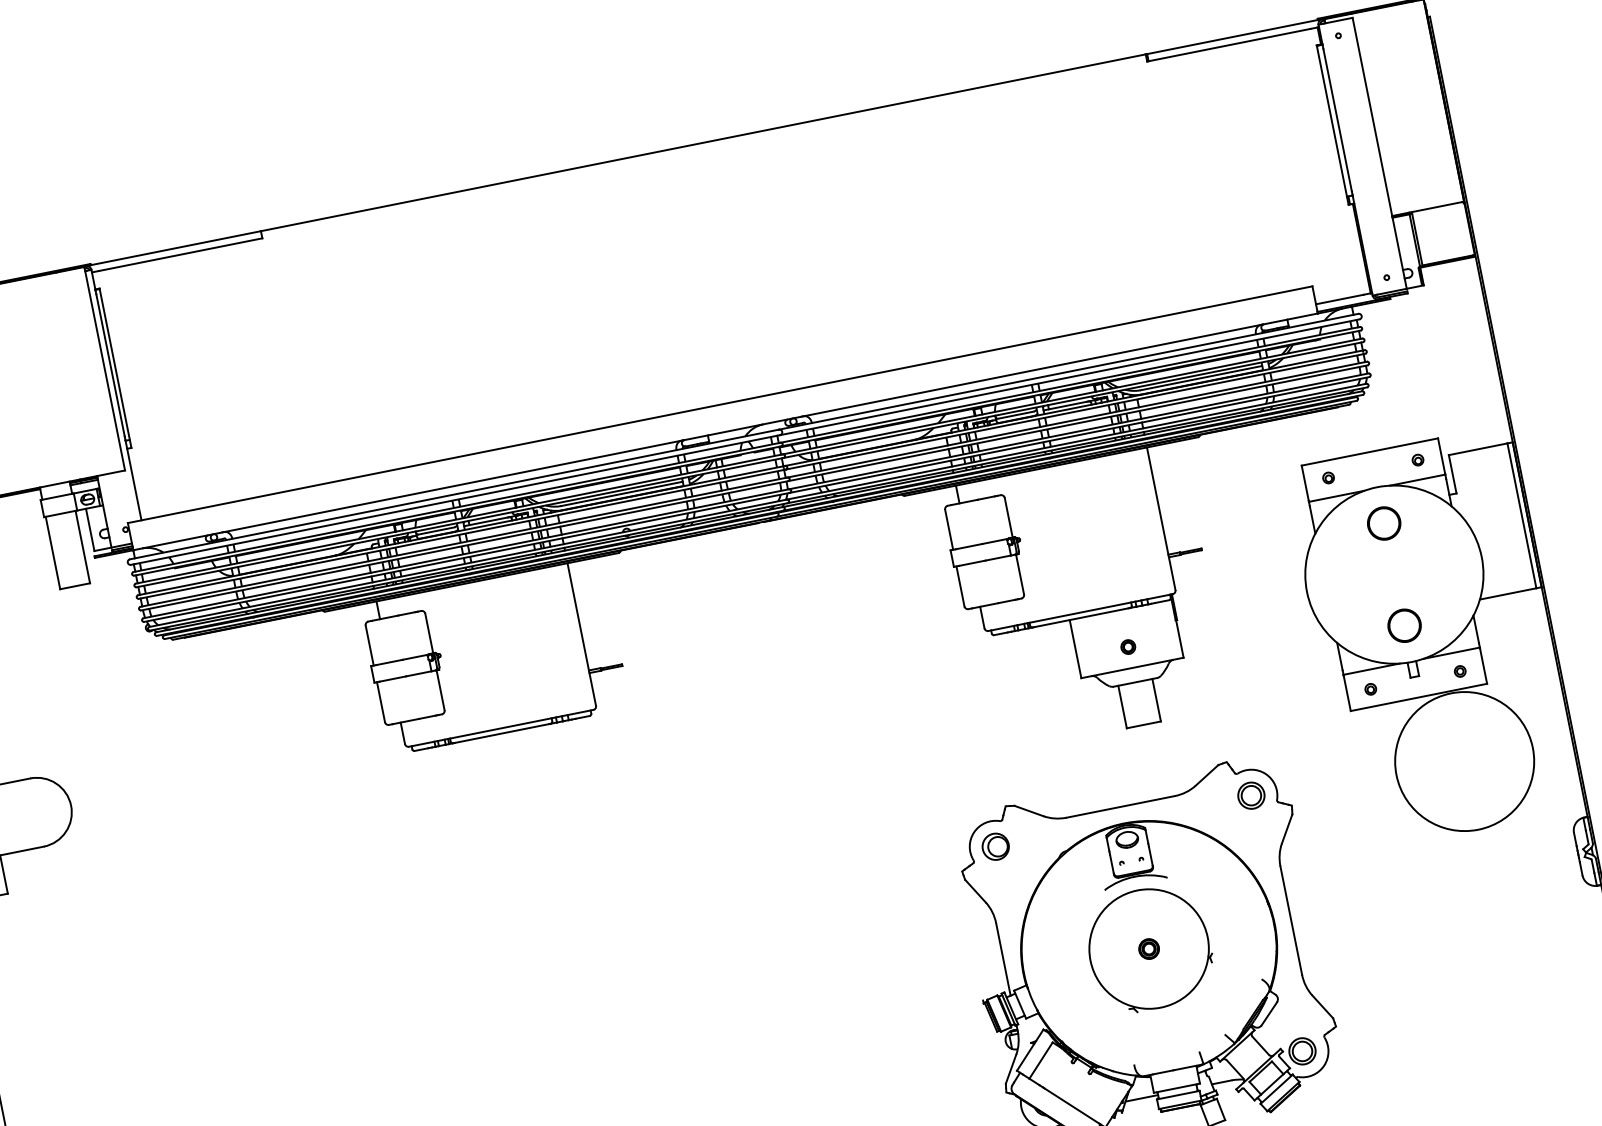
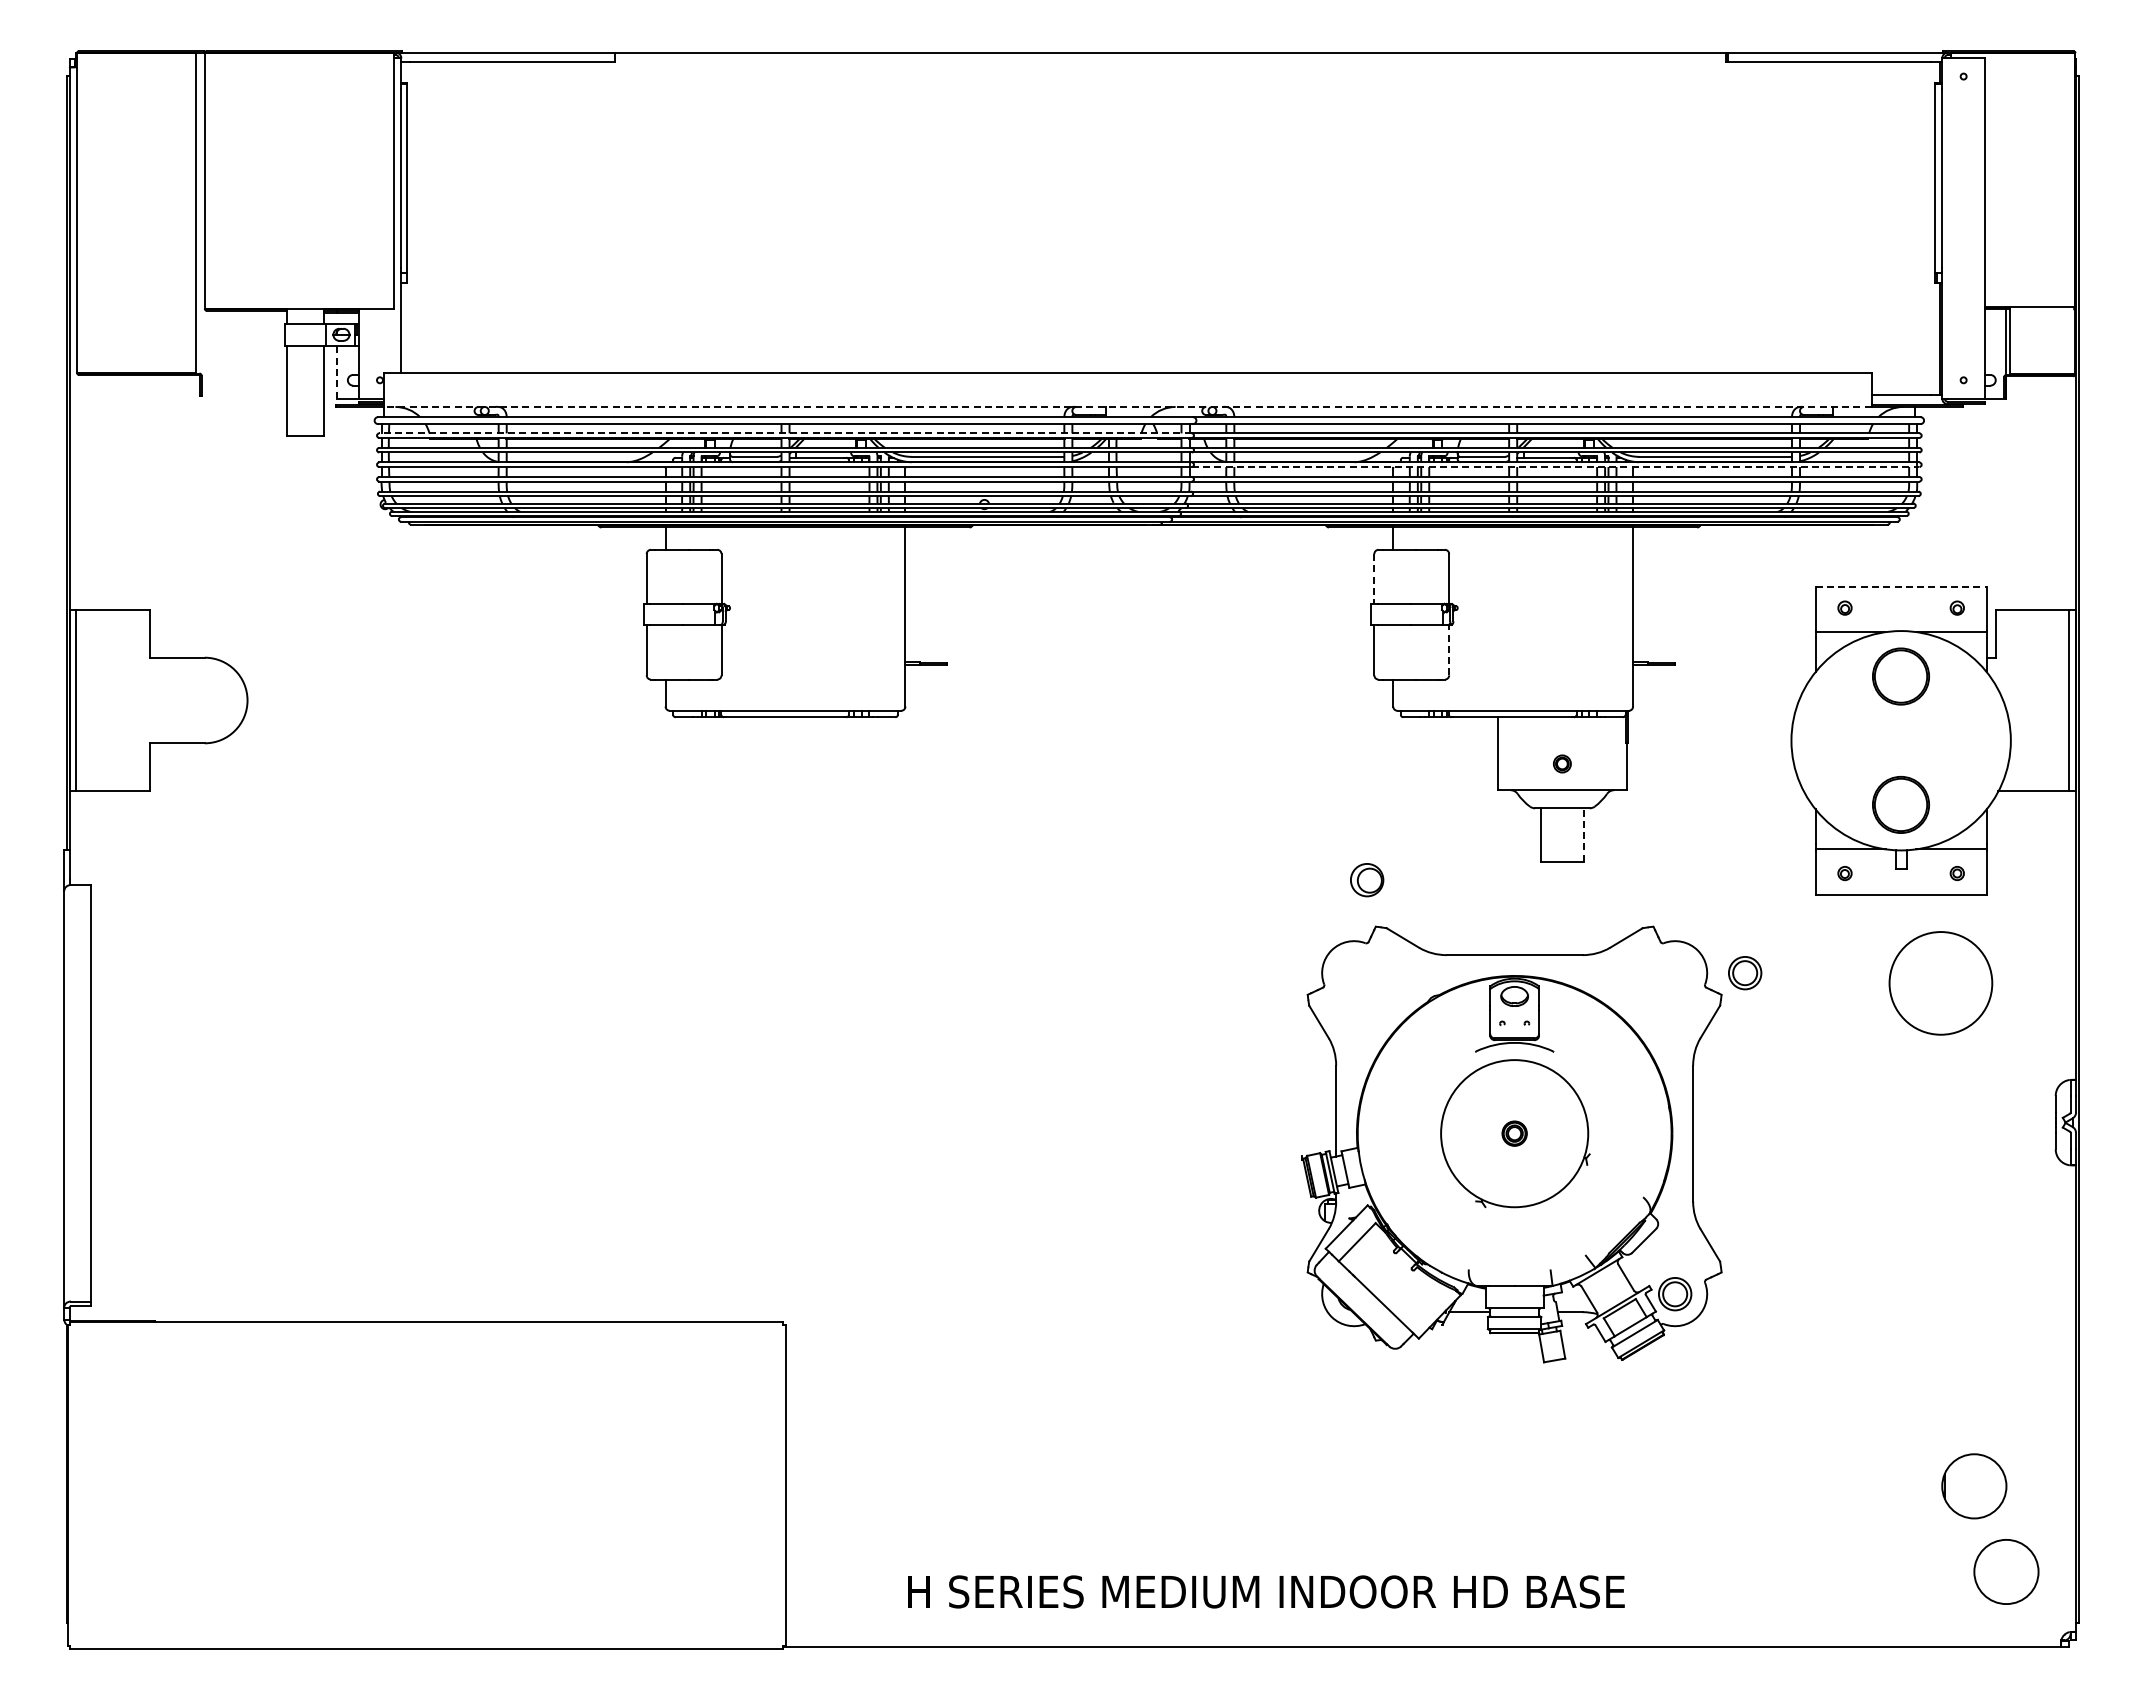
line: (1075, 412) -> (1555, 467), solid -> dashed
line: (725, 431) -> (1128, 406), solid -> dashed
line: (1370, 451) -> (1901, 586), solid -> dashed
line: (457, 507) -> (785, 433), solid -> dashed
circle: (1384, 523) -> (1901, 676), size x1.4
line: (90, 530) -> (337, 372), solid -> dashed
line: (949, 530) -> (1374, 579), solid -> dashed
line: (1020, 573) -> (1449, 649), solid -> dashed
part: (1404, 625) -> (1901, 804), size x1.4
line: (1156, 700) -> (1583, 835), solid -> dashed
circle: (1464, 761) -> (1940, 983), size x0.6
part: (1251, 795) -> (1745, 973), moved
part: (996, 847) -> (1367, 880), moved

